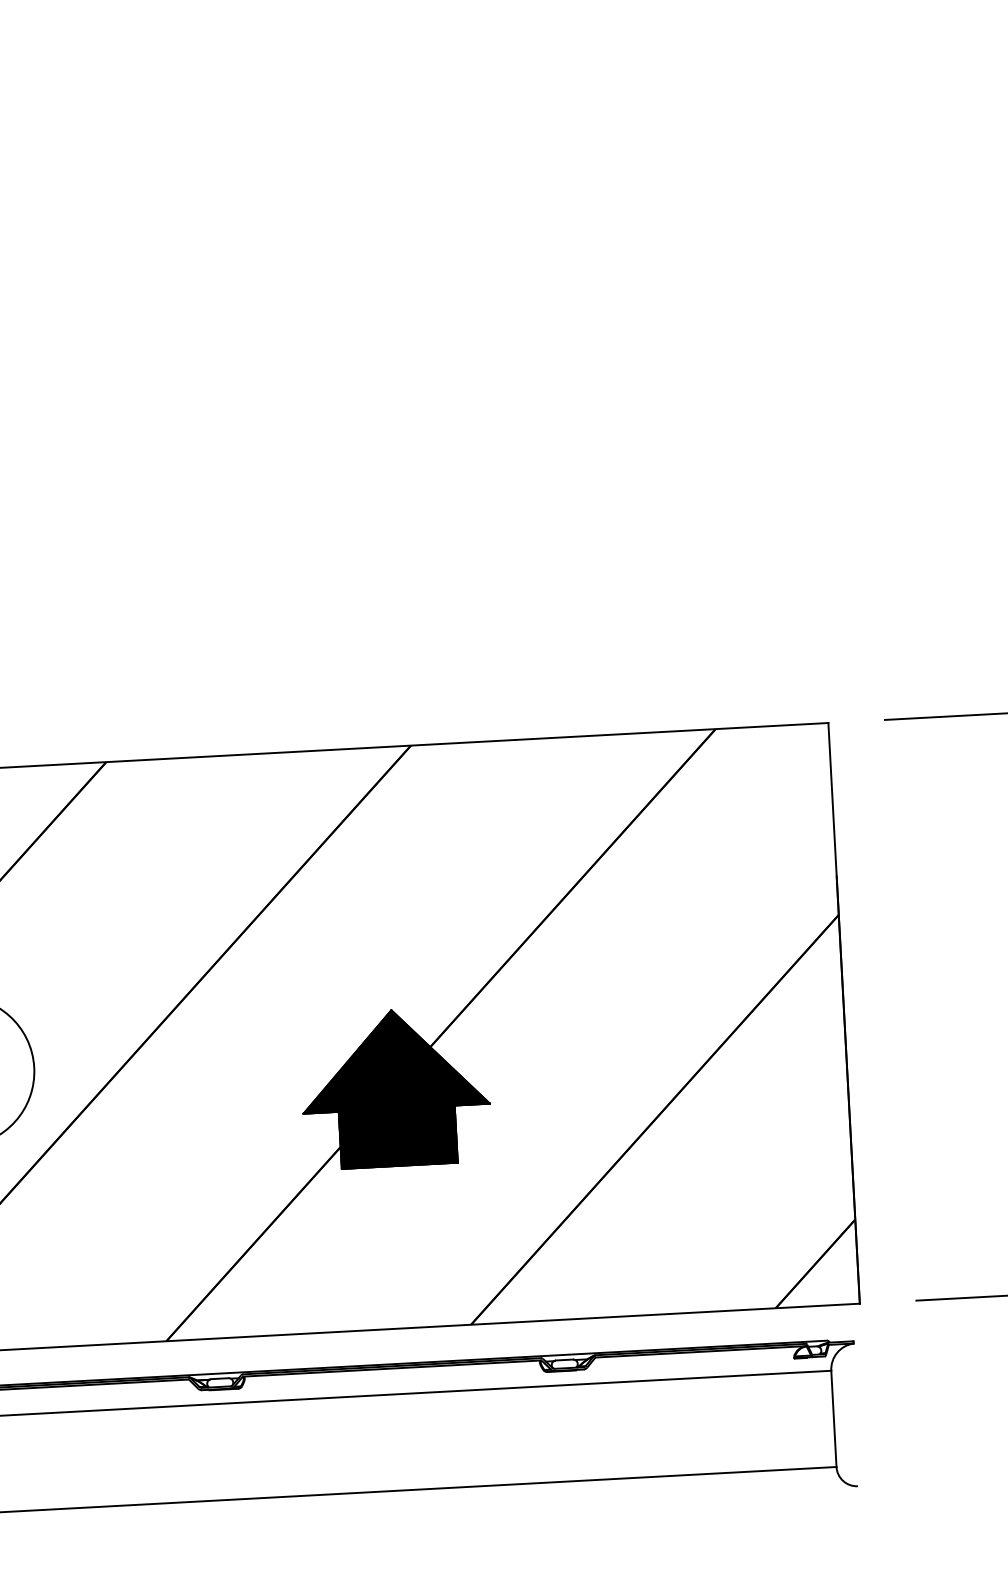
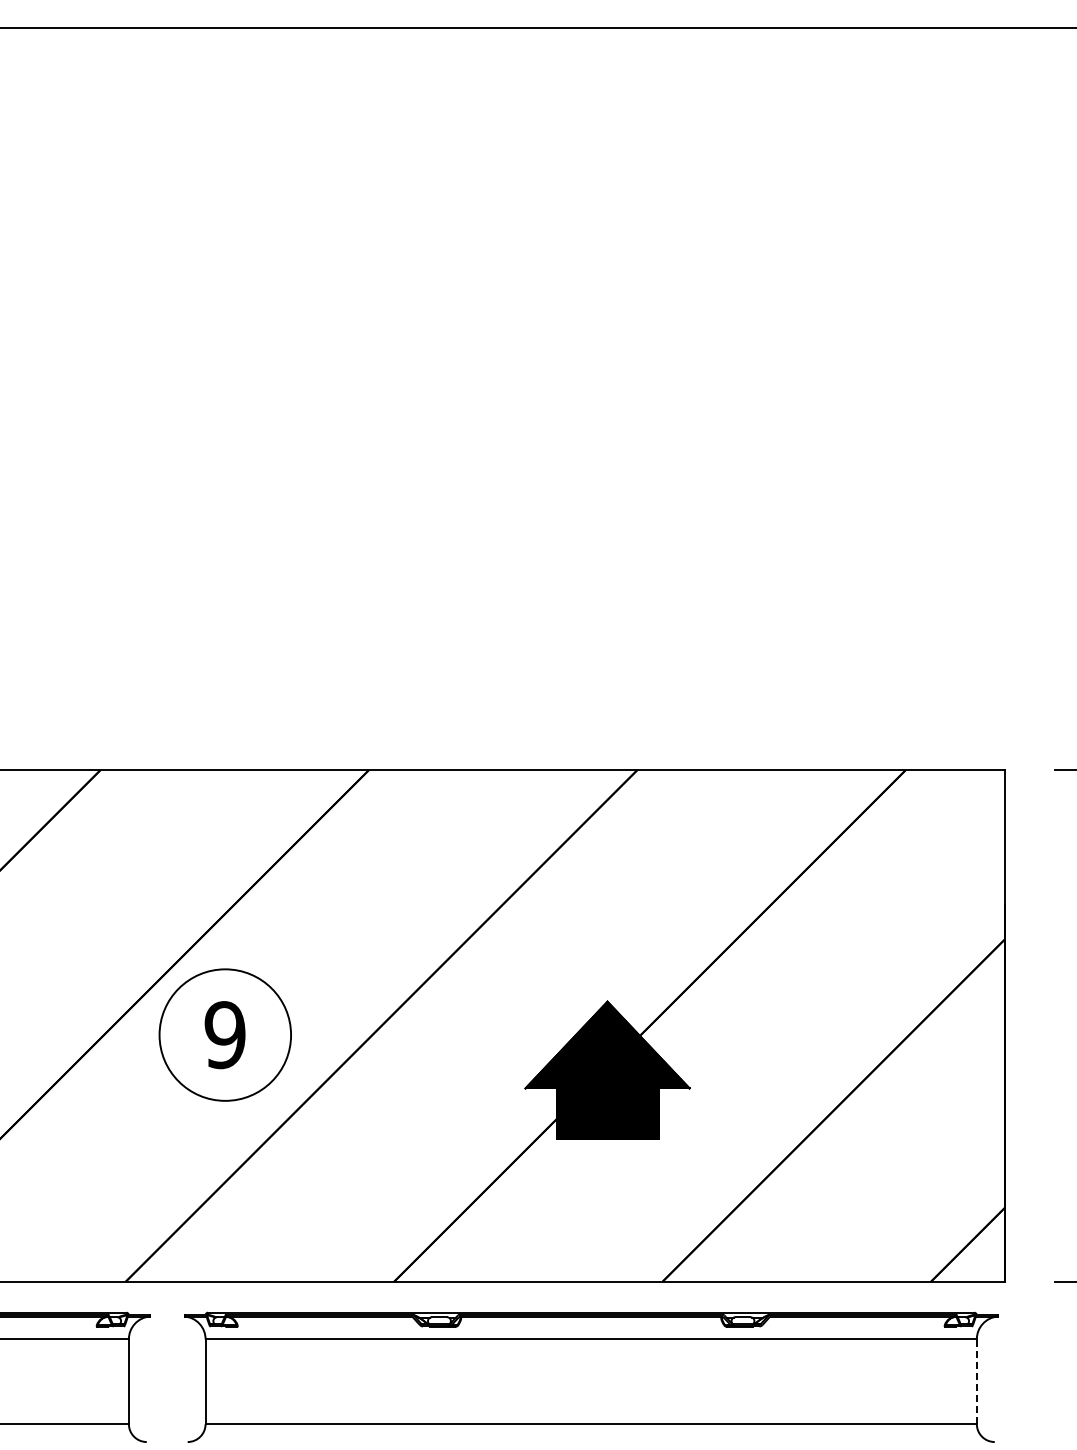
line: (833, 1418) -> (976, 1381), solid -> dashed

